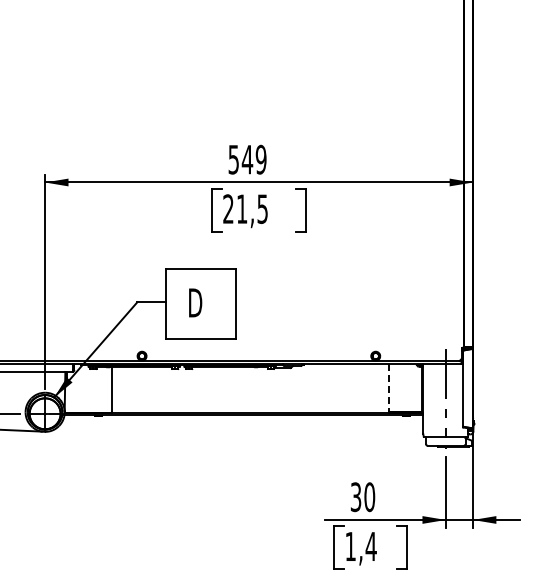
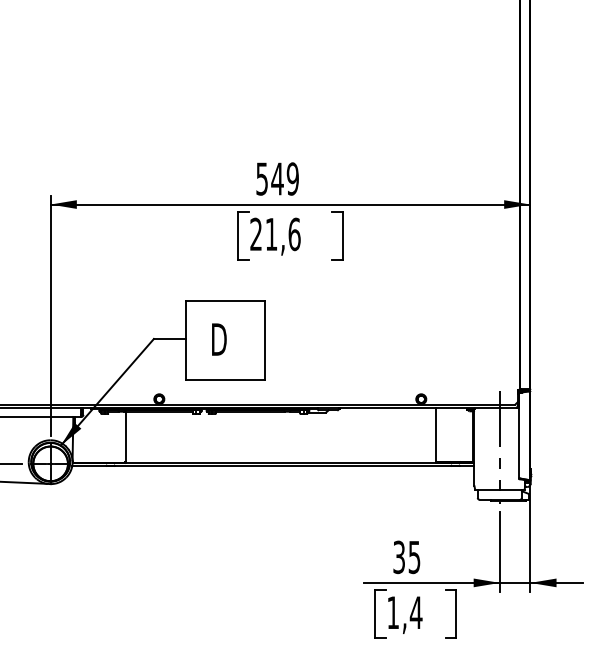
text: (262, 209) -> (294, 234), 21,5 -> 21,6
line: (388, 388) -> (435, 435), dashed -> solid
text: (369, 497) -> (414, 557), 30 -> 35

